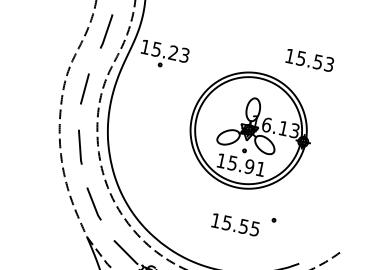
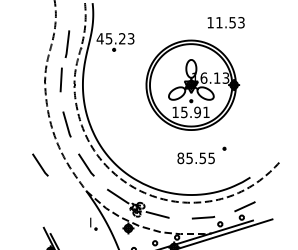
line: (106, 30) -> (67, 43), moved
text: (144, 46) -> (99, 38), 15.23 -> 45.23
text: (301, 58) -> (219, 22), 15.53 -> 11.53
line: (35, 190) -> (40, 164), added
text: (215, 220) -> (180, 158), 15.55 -> 85.55

